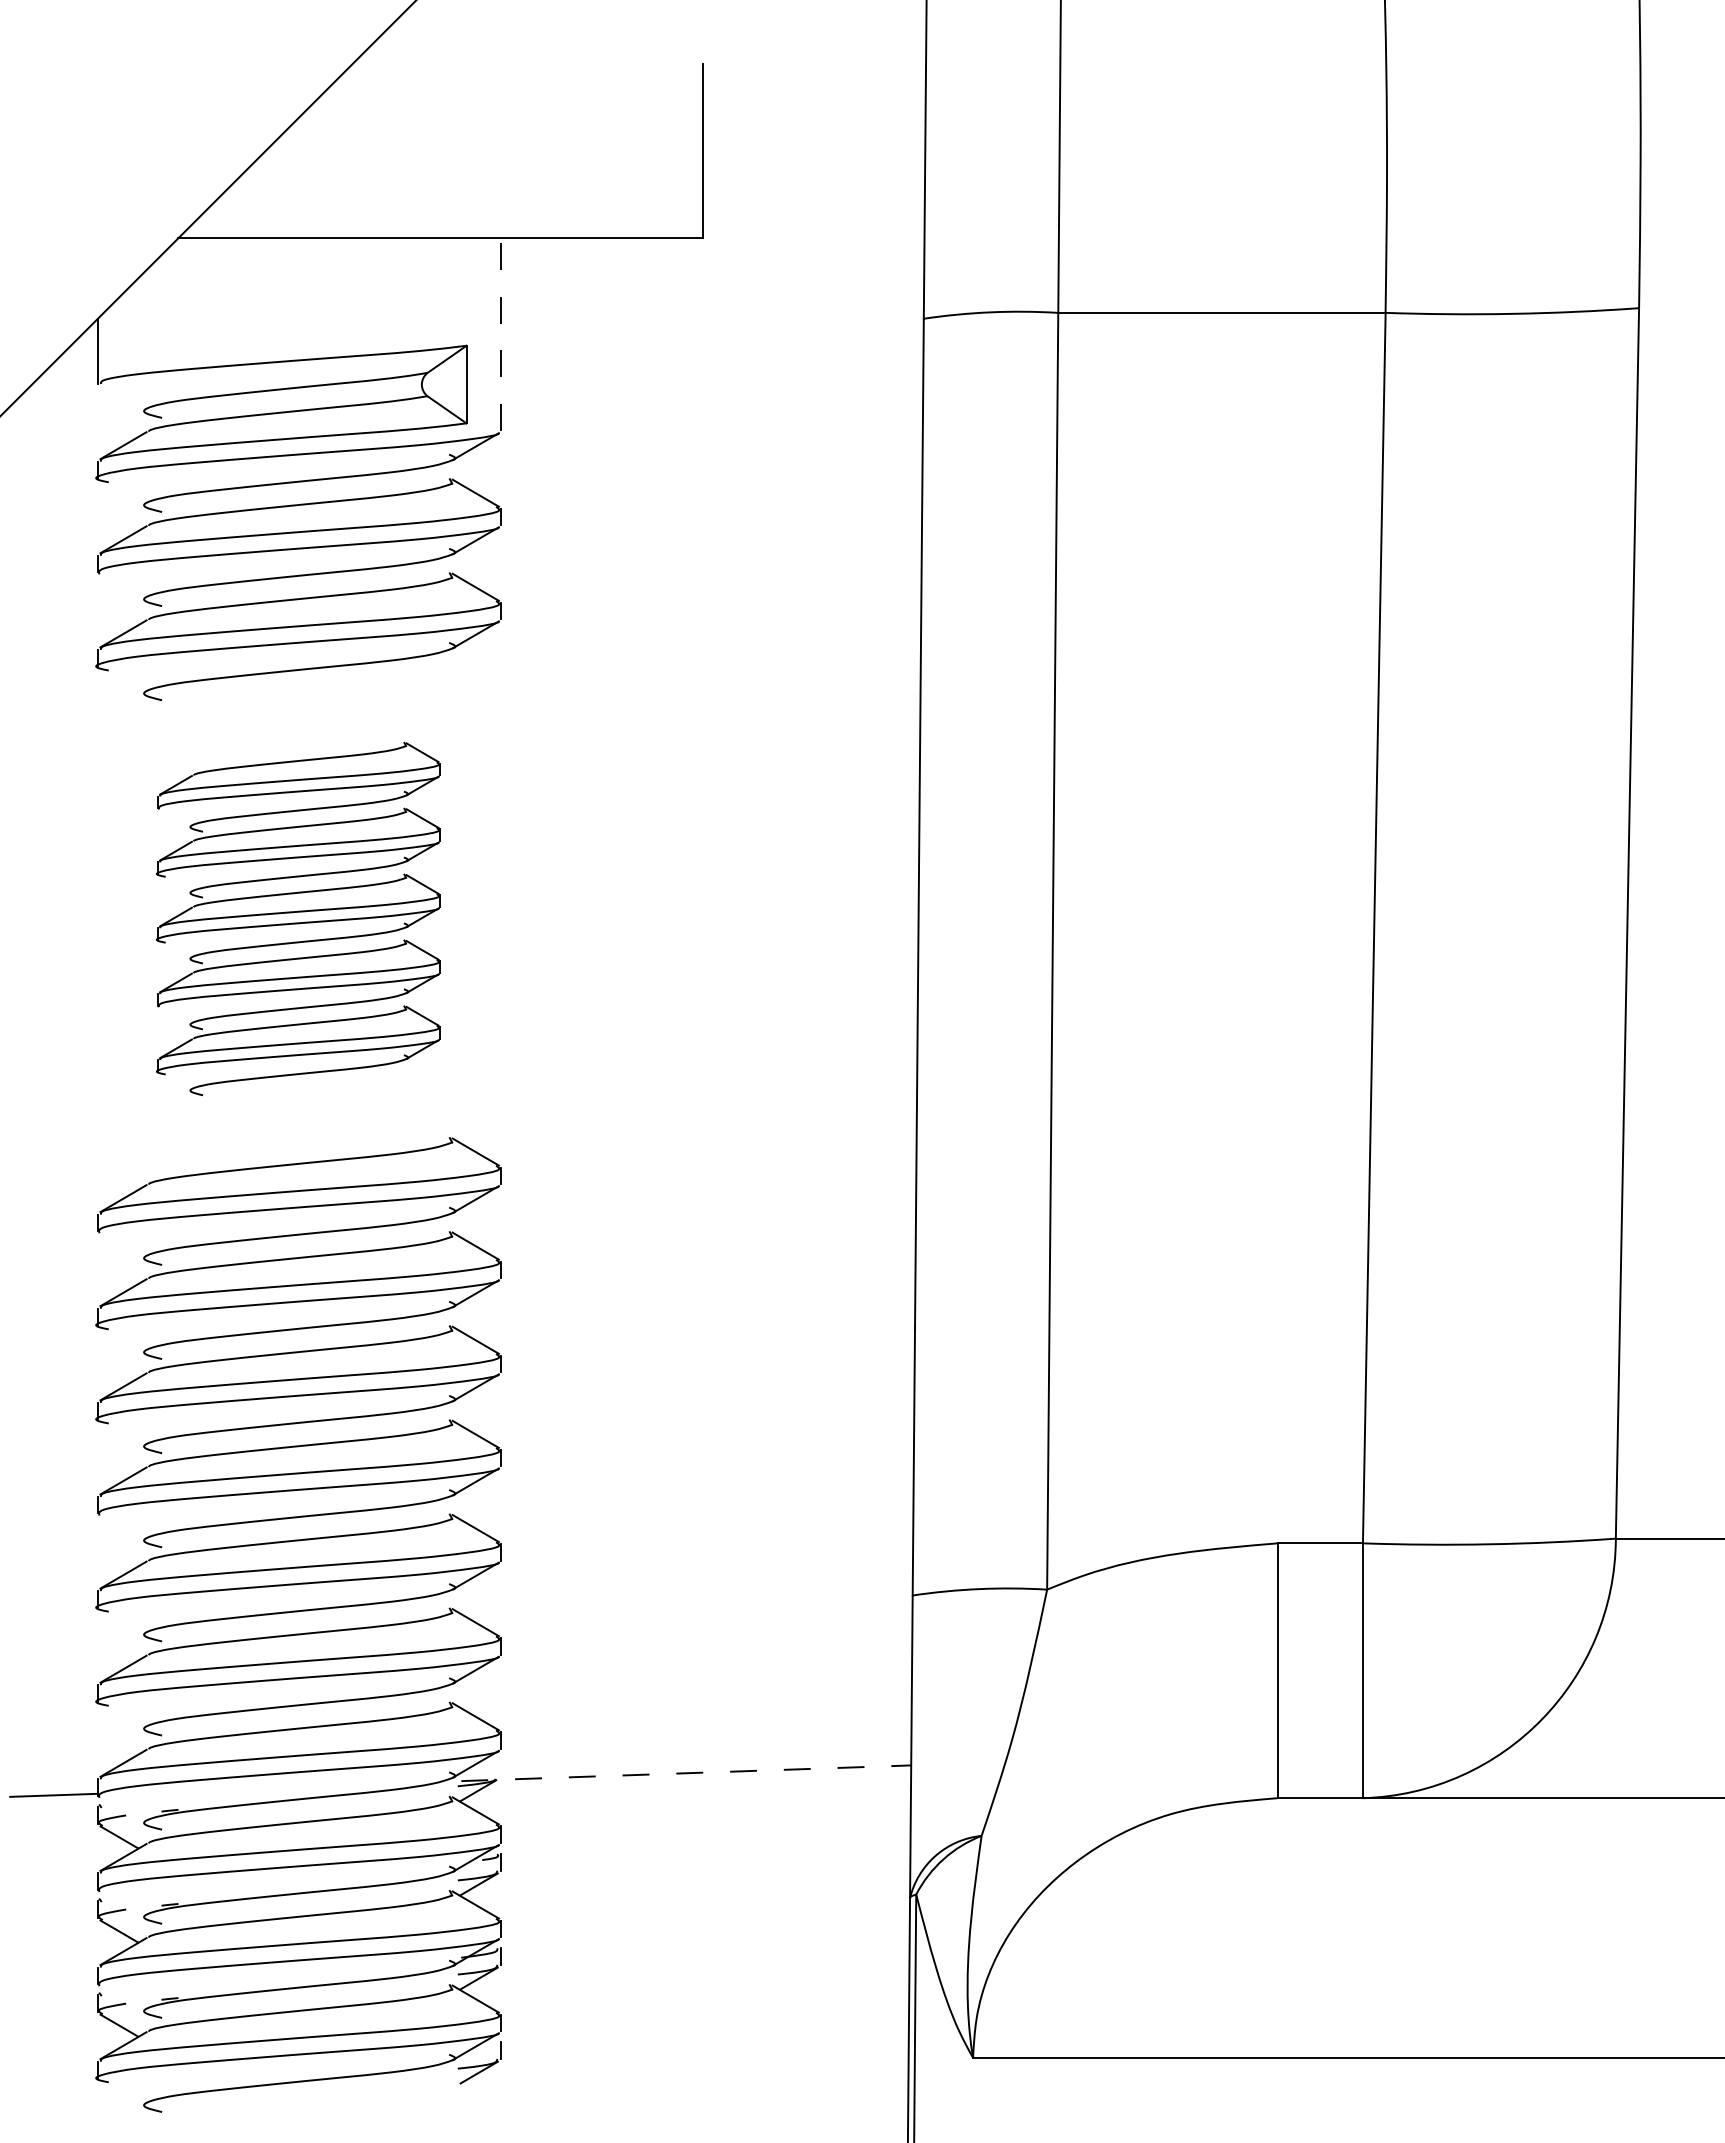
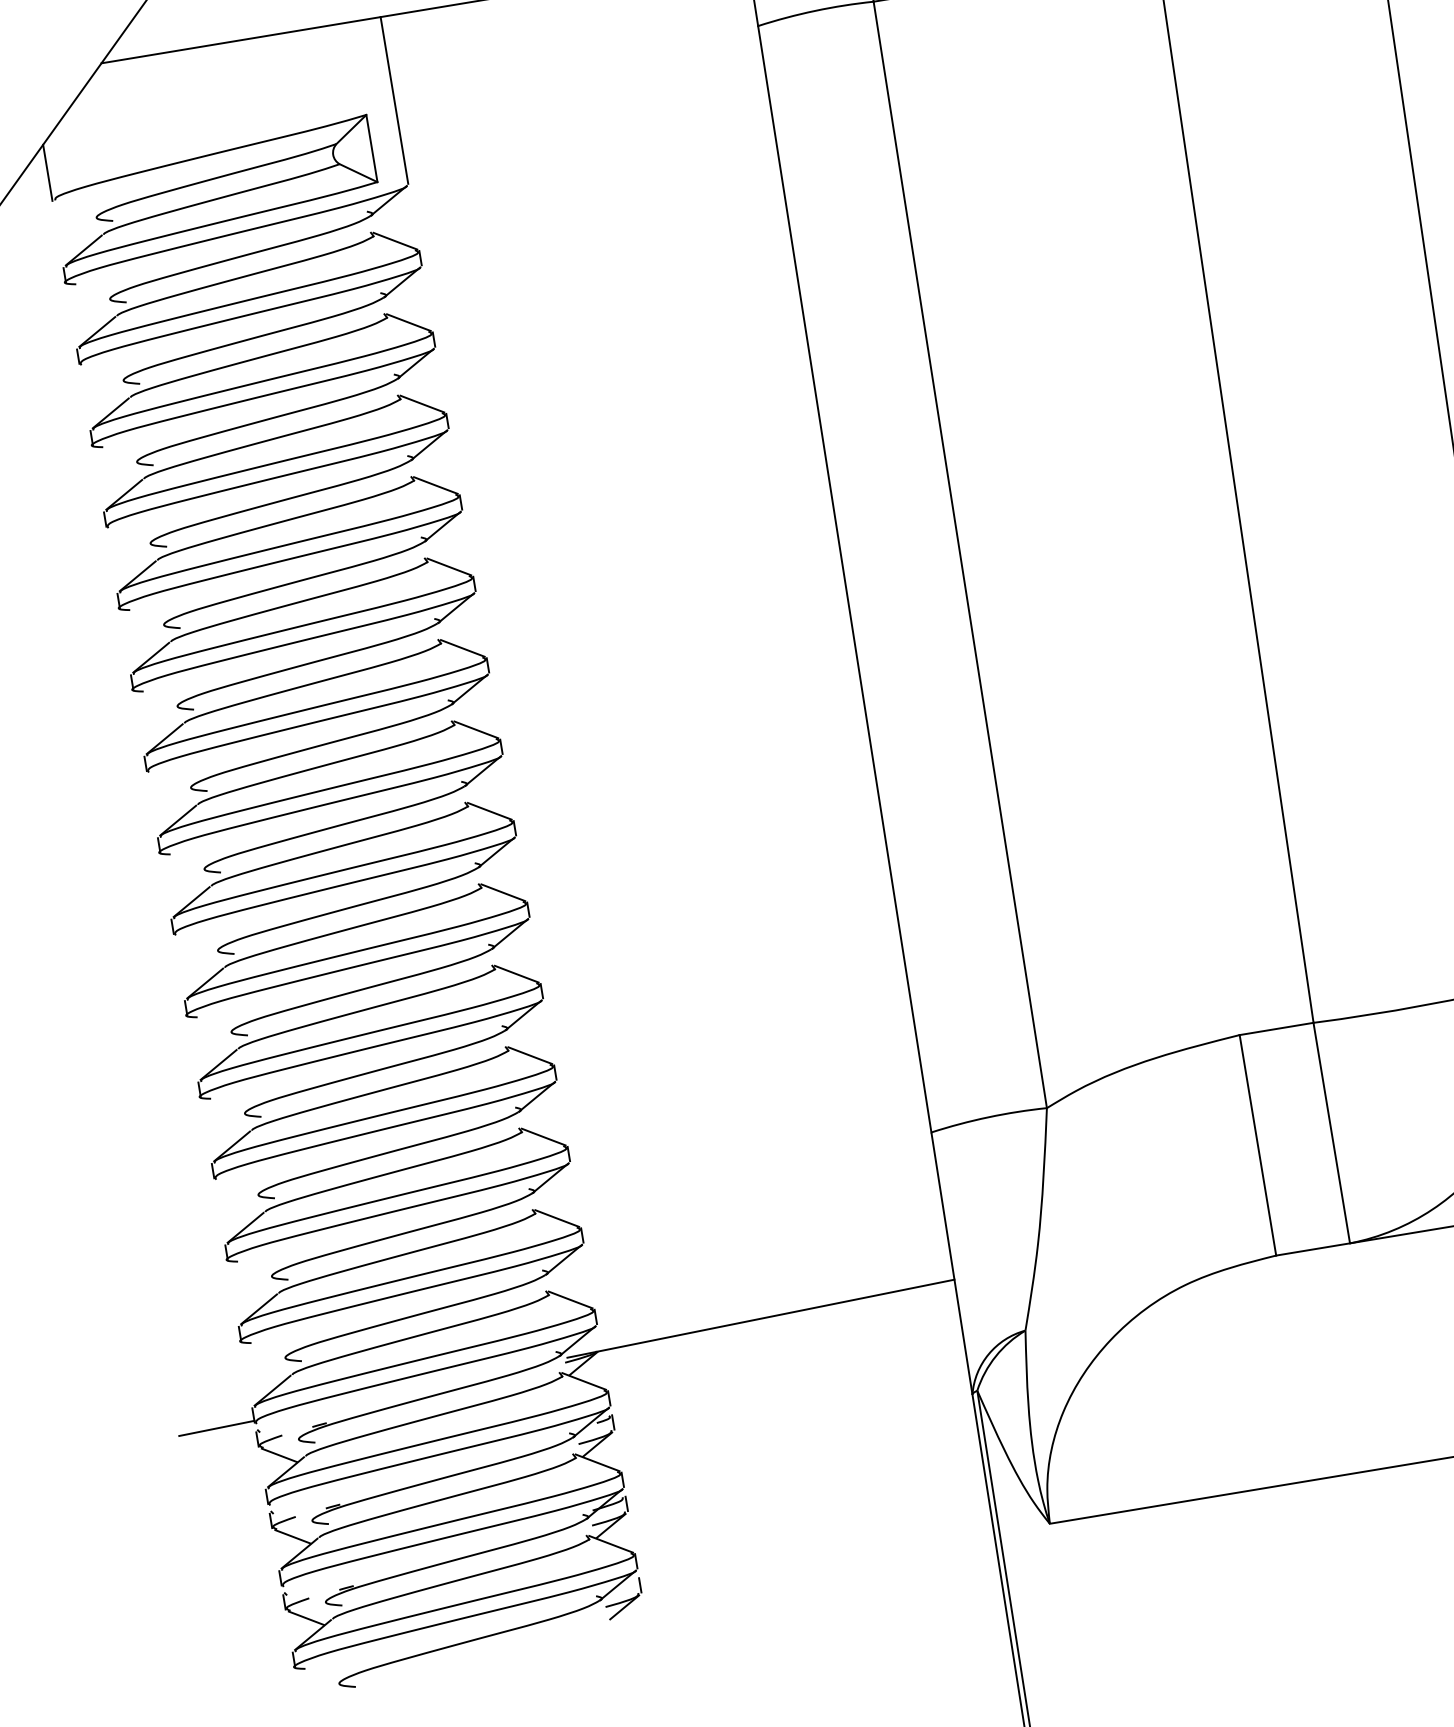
line: (500, 334) -> (394, 100), dashed -> solid
part: (298, 918) -> (302, 634), size x1.43
line: (686, 1773) -> (761, 1318), dashed -> solid

